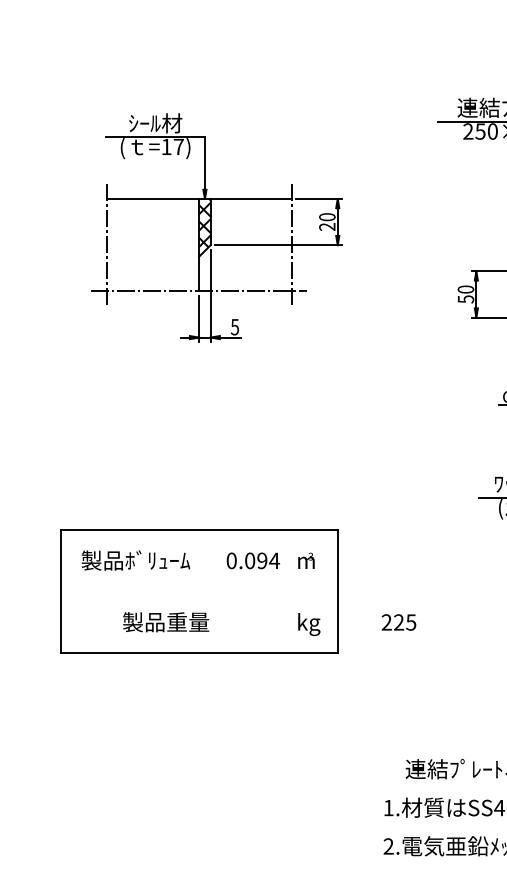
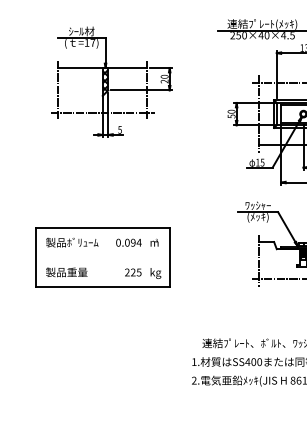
text: (165, 622) -> (66, 272), moved
text: (399, 622) -> (133, 272), moved

